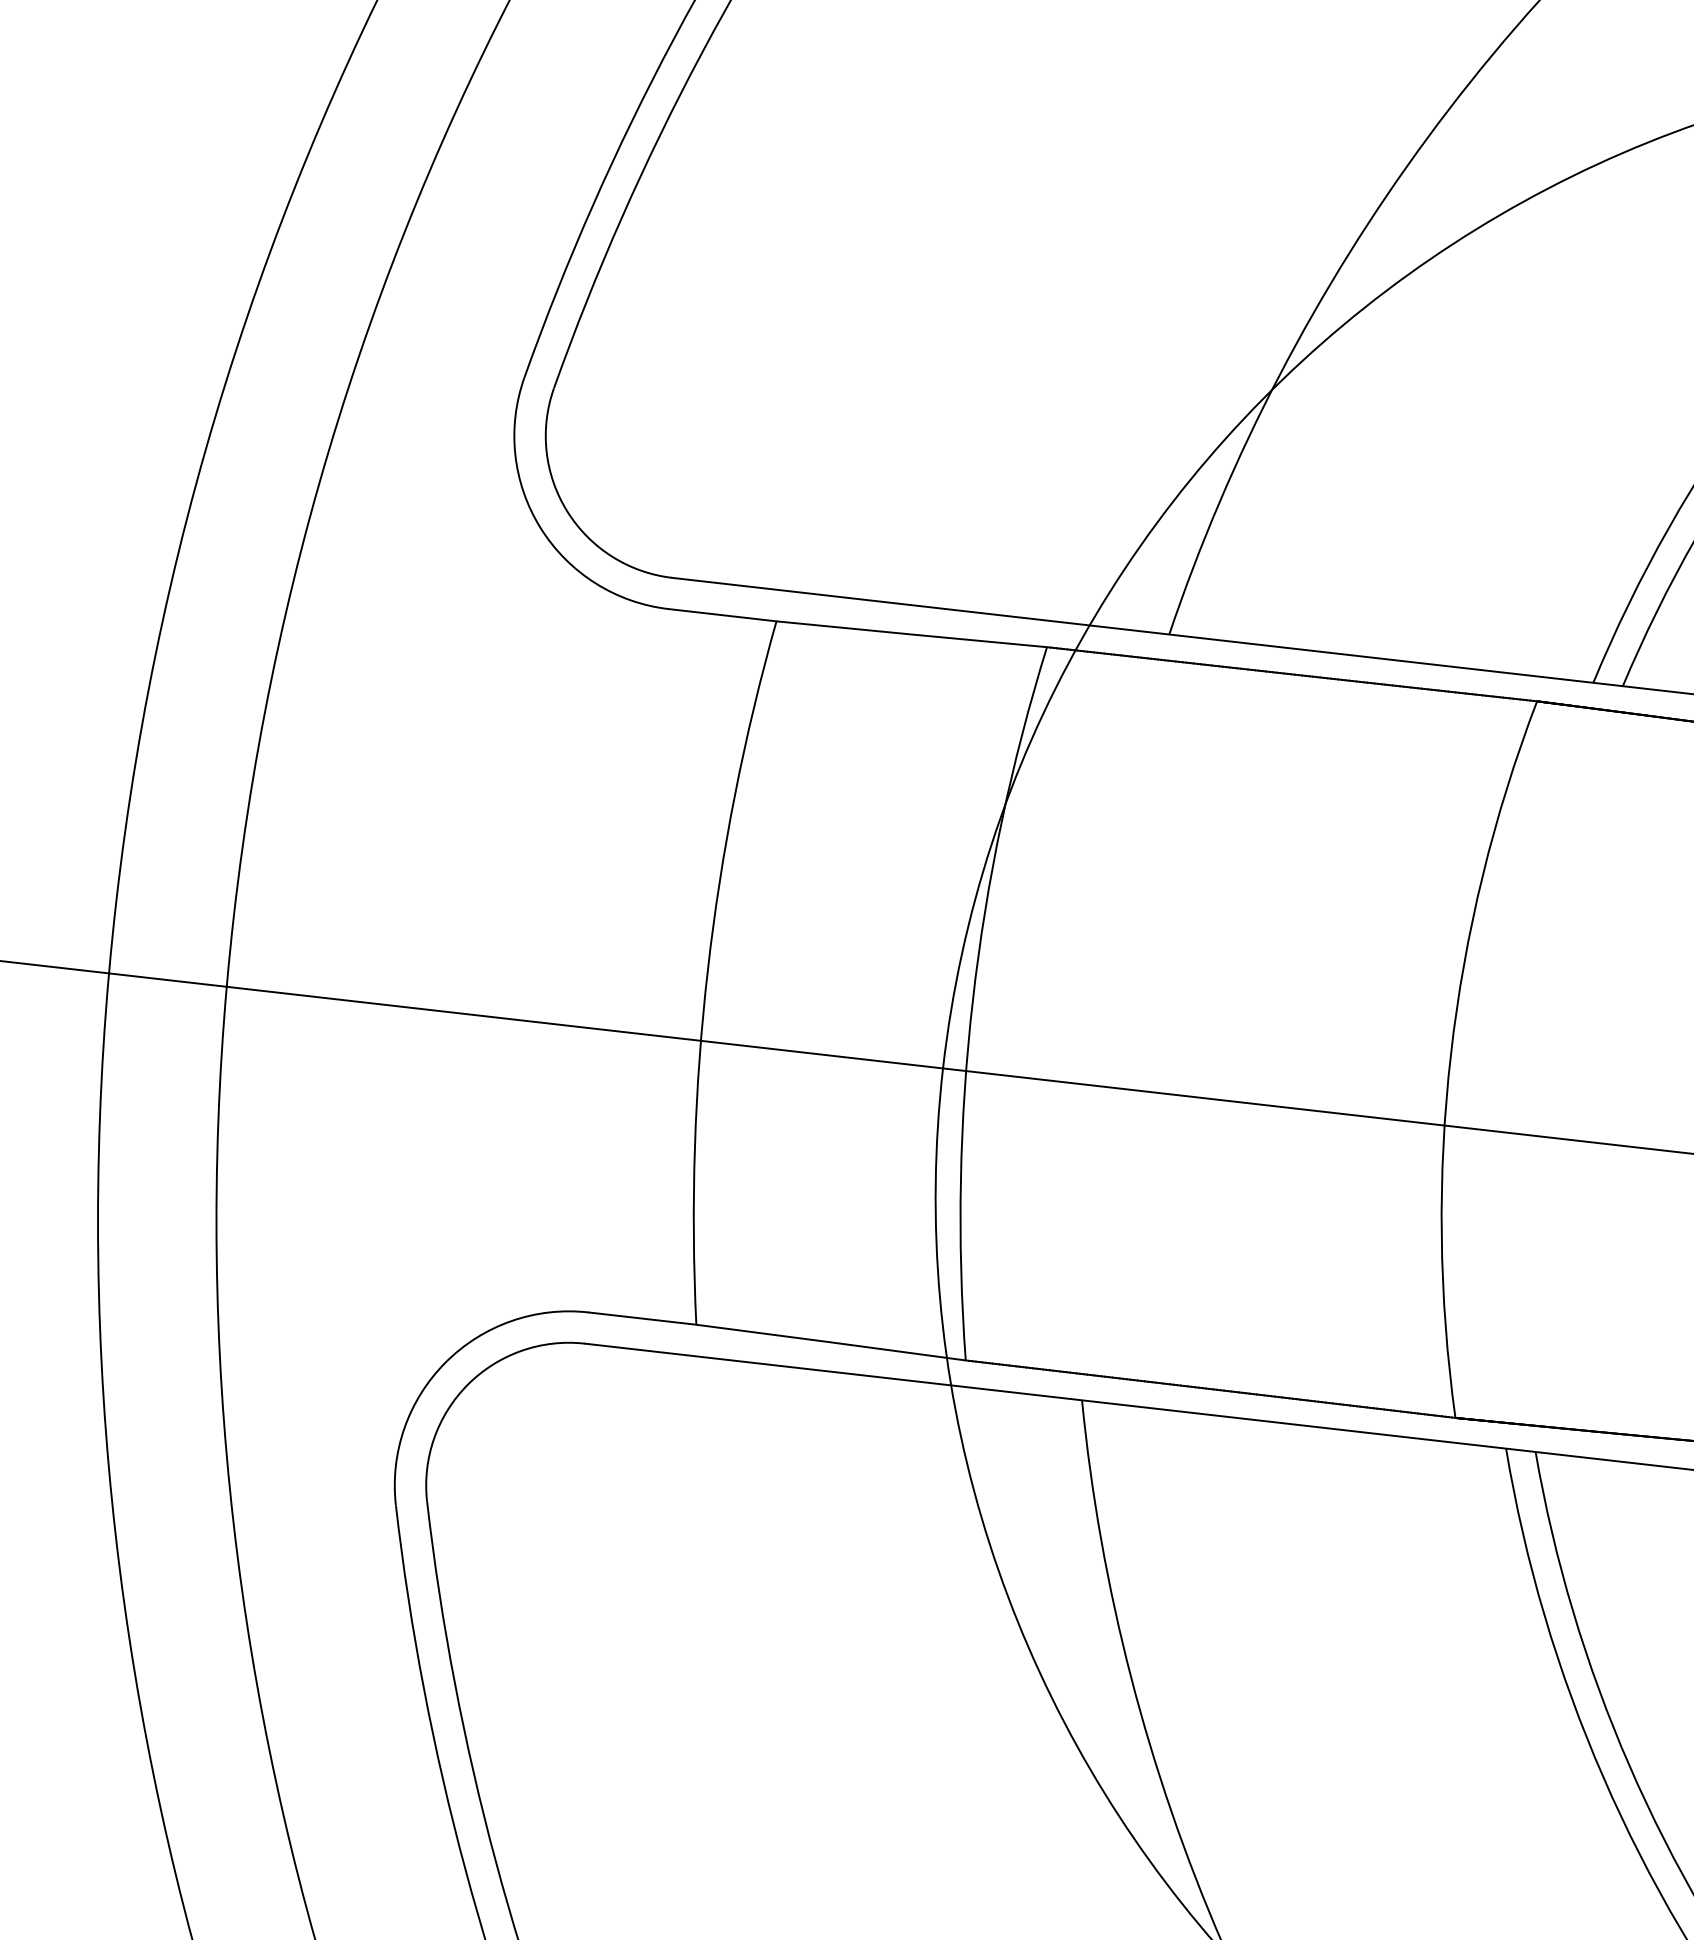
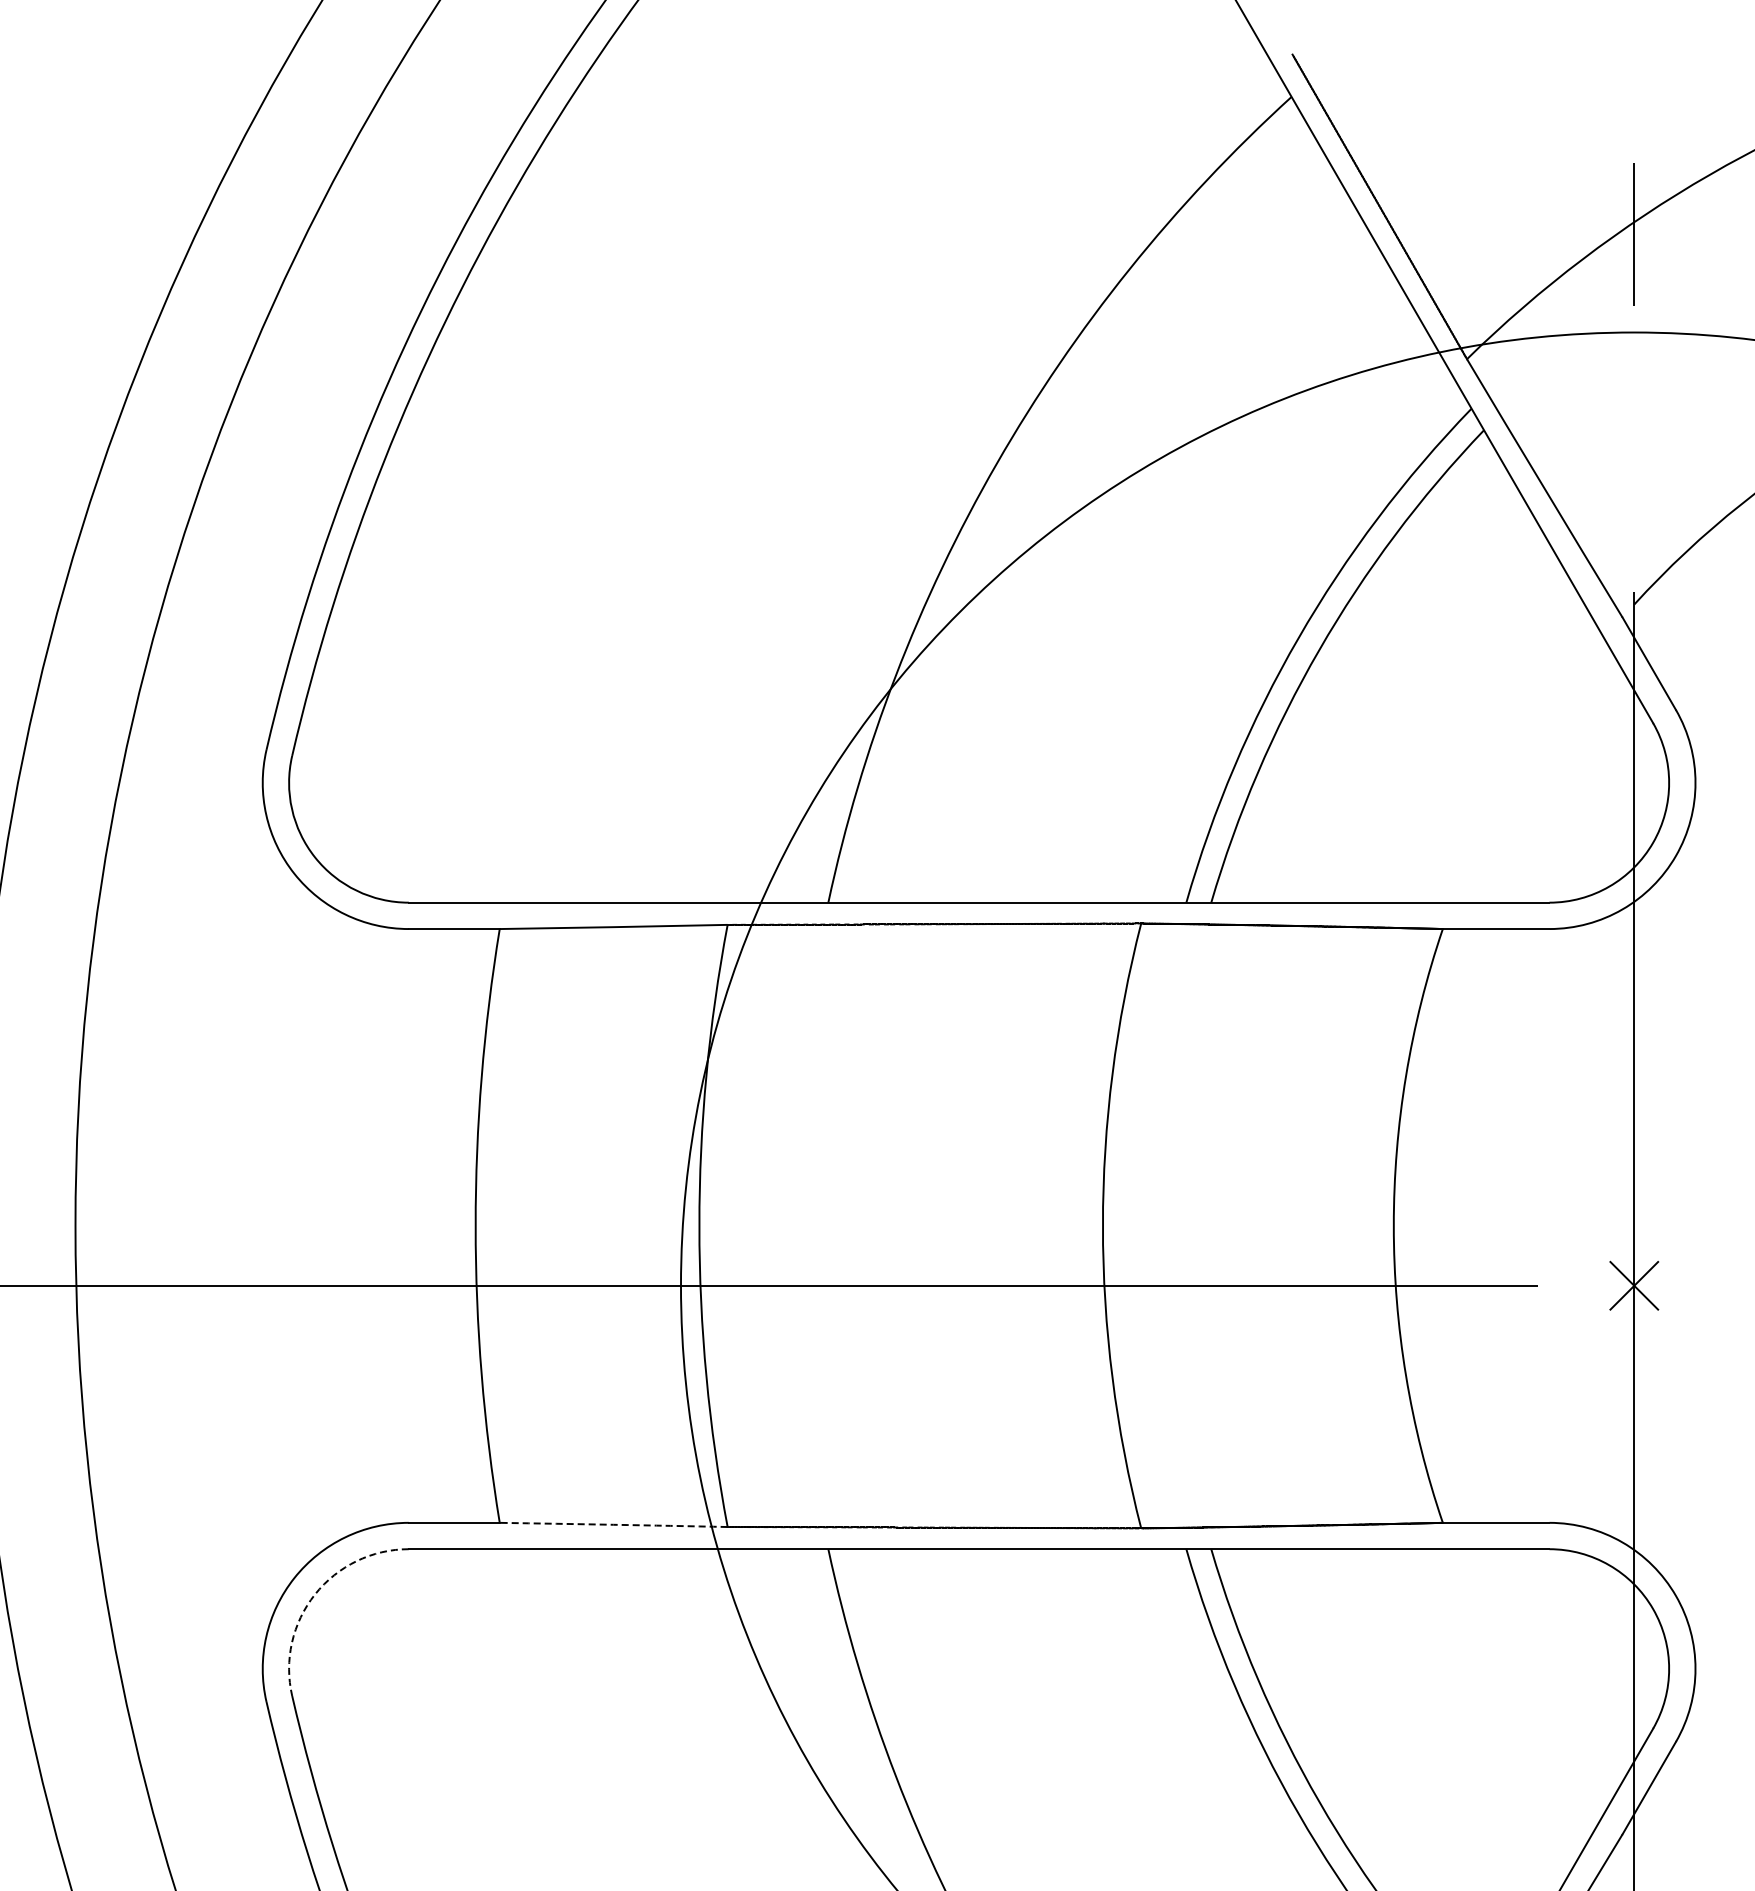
arc: (830, 1342) -> (613, 1524), solid -> dashed
arc: (468, 1384) -> (315, 1594), solid -> dashed

